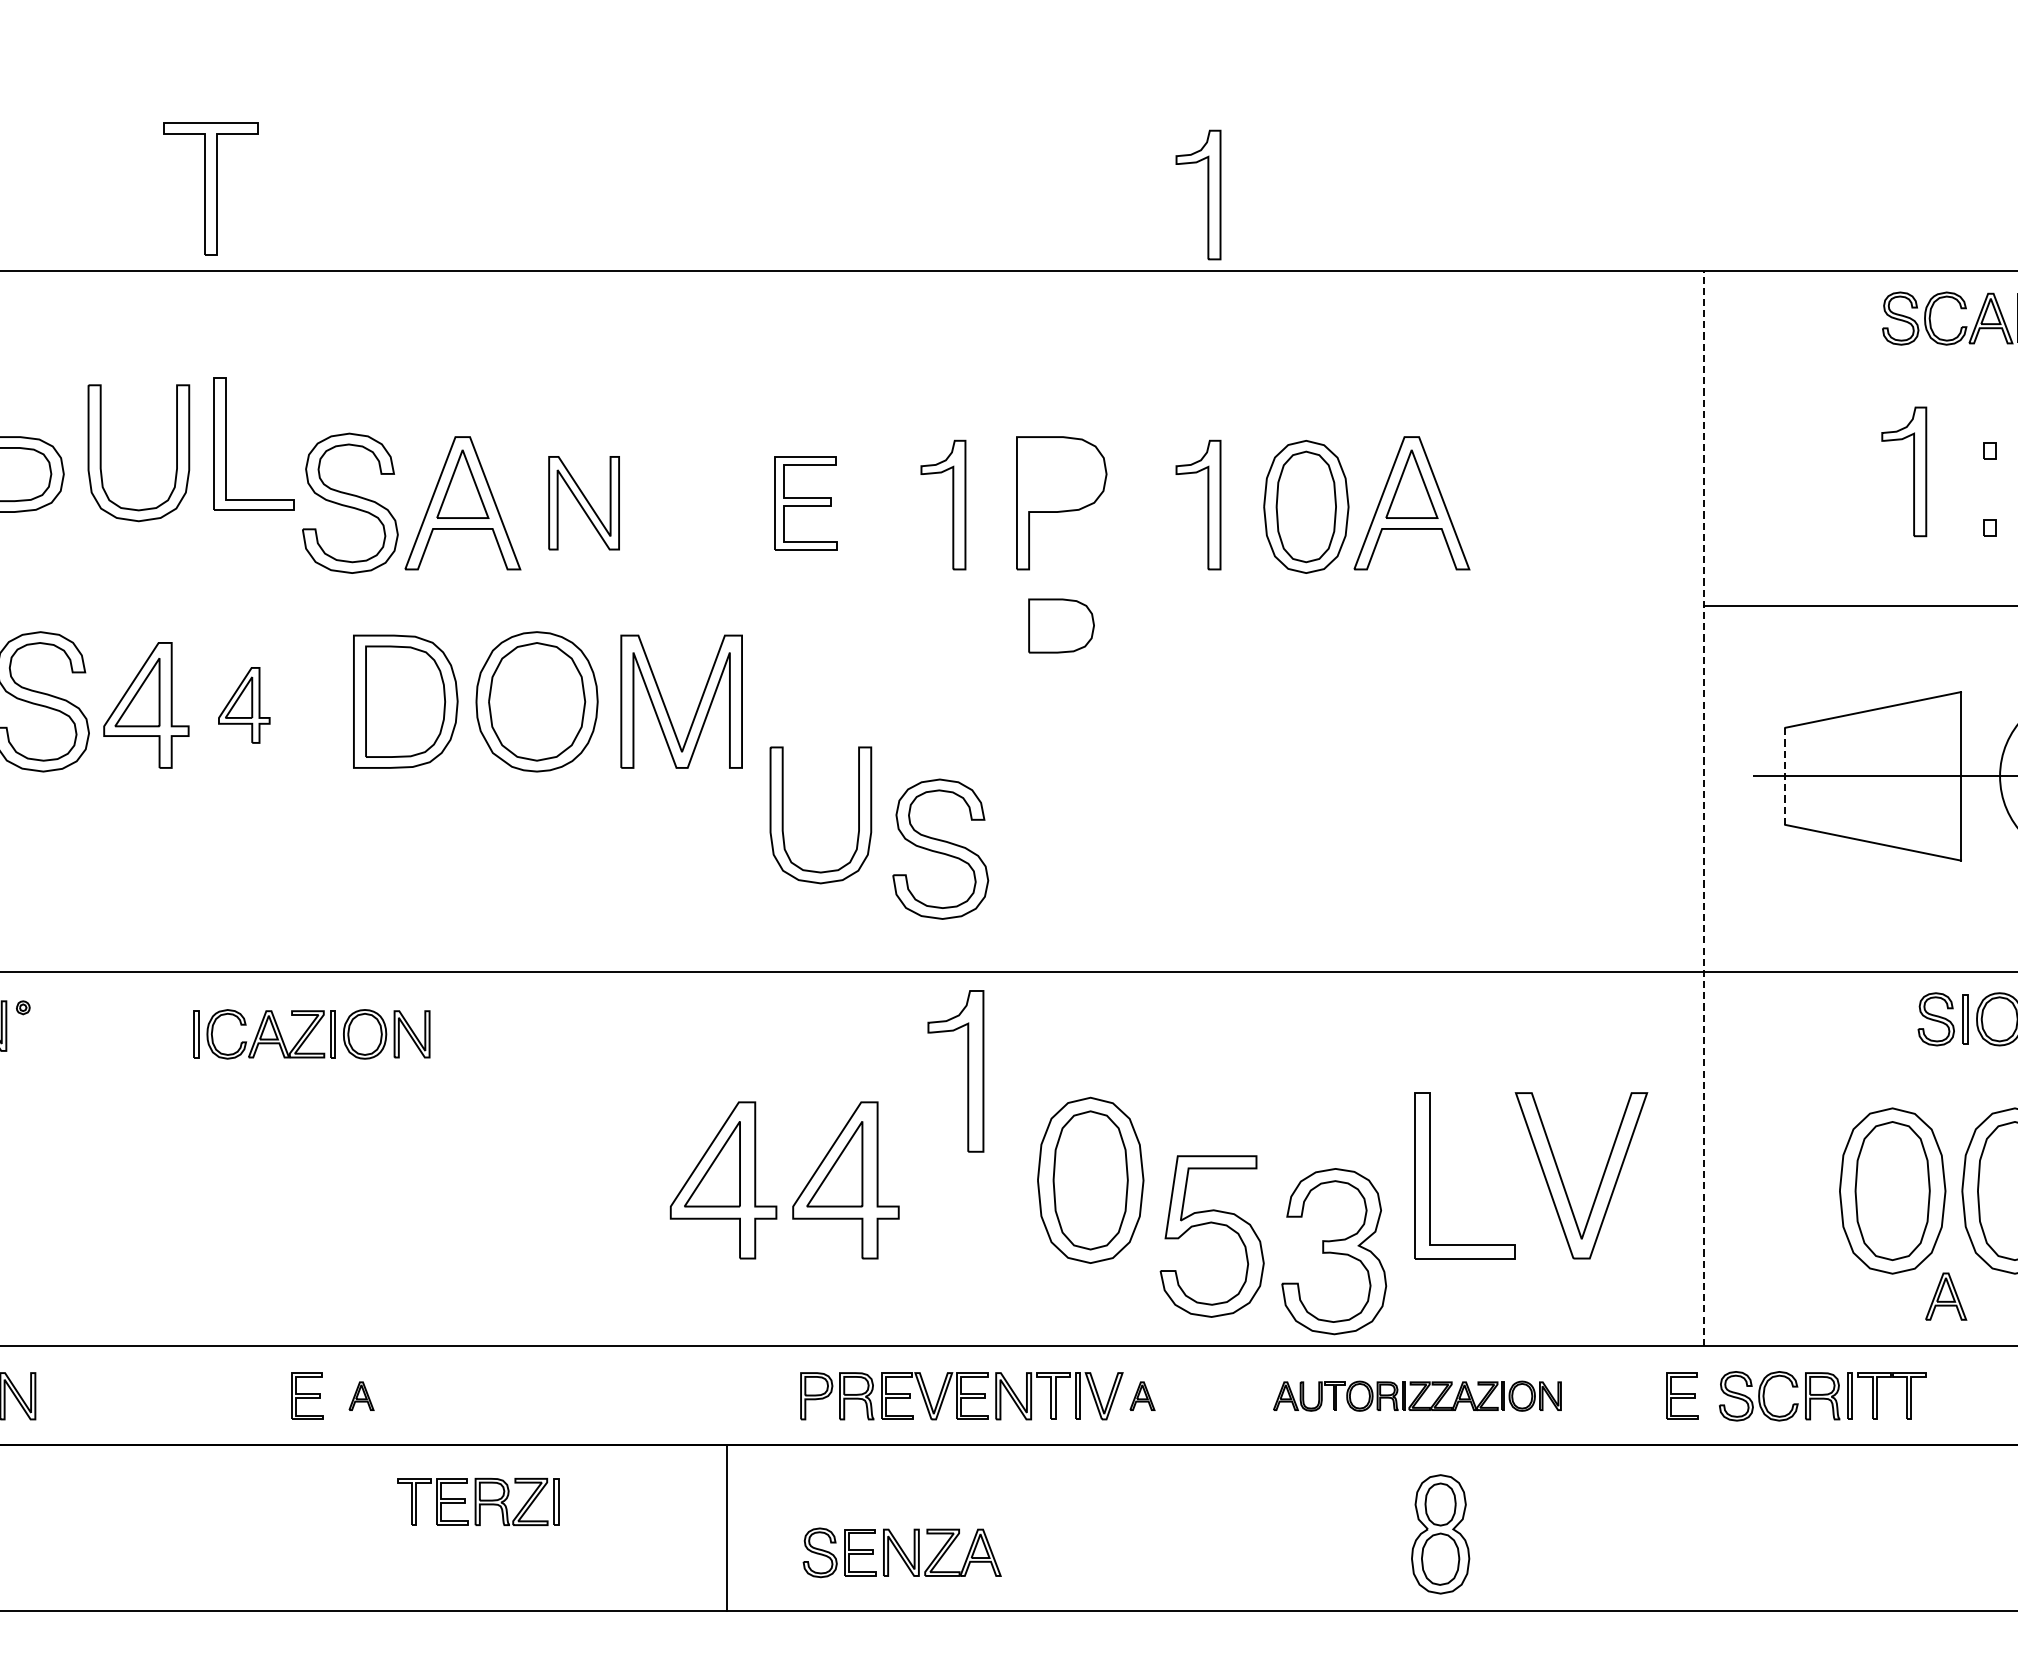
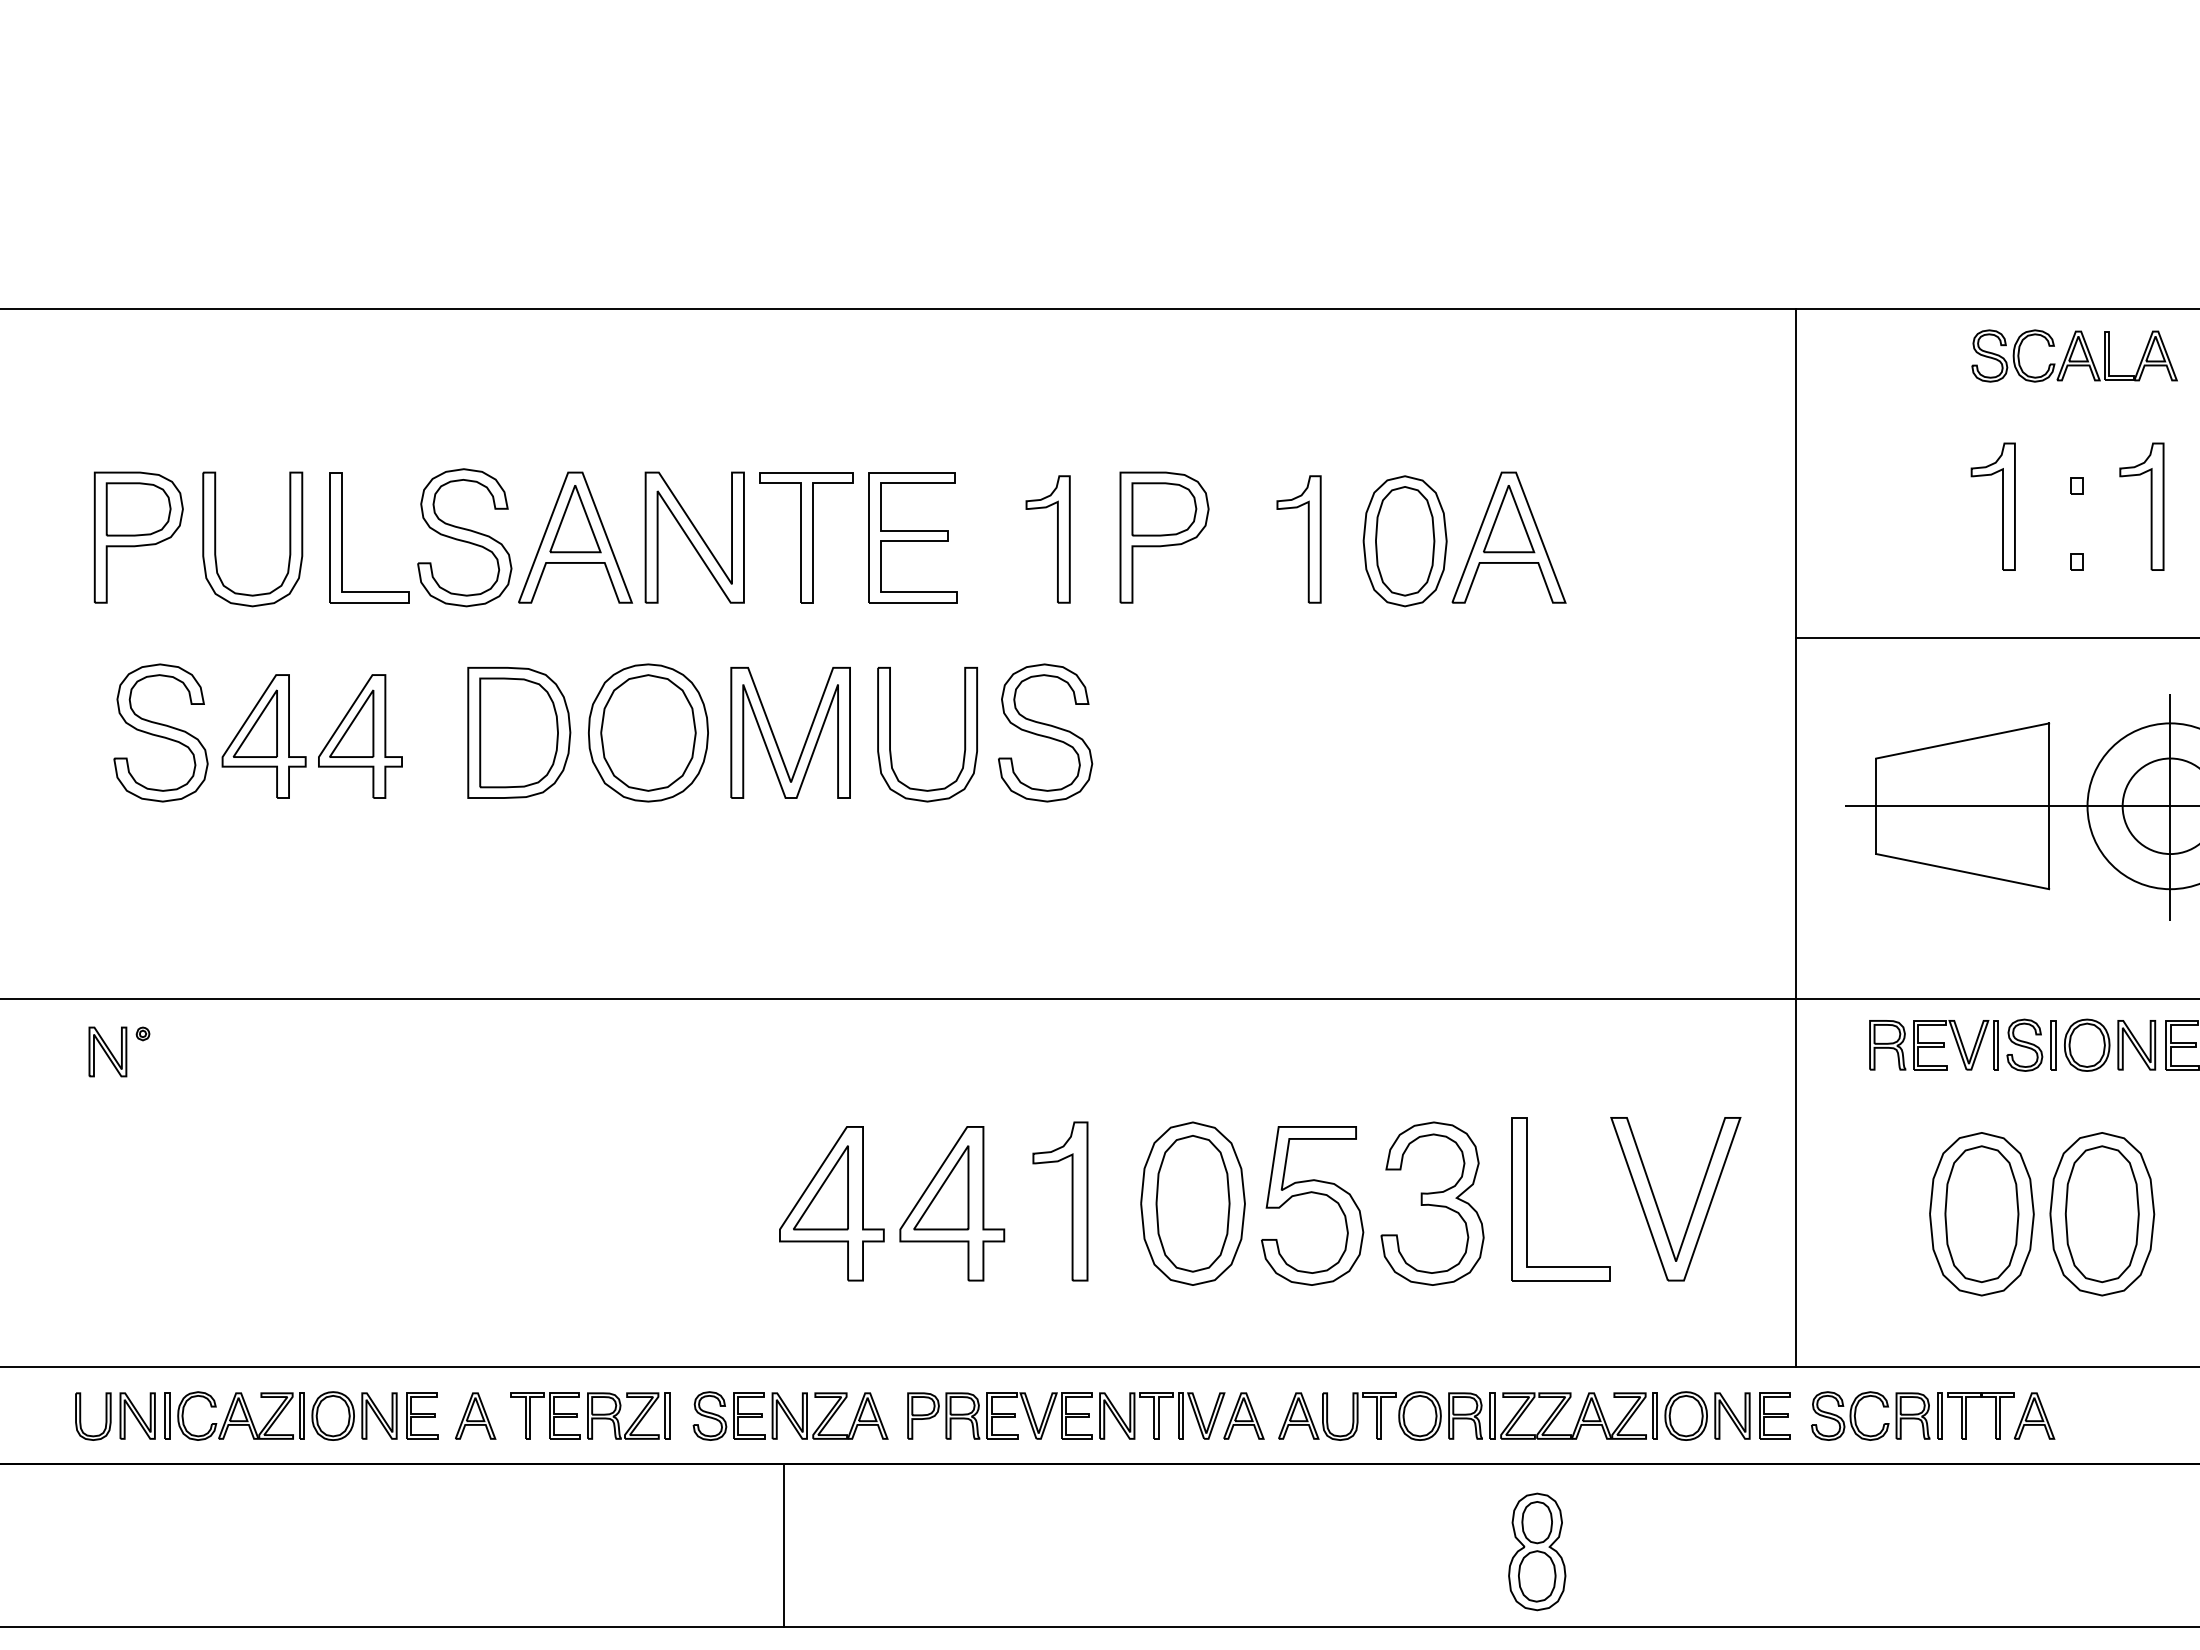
part: (210, 188) -> (806, 537), moved
part: (1207, 195) -> (1307, 234), removed
part: (226, 444) -> (342, 537), moved
part: (102, 453) -> (216, 539), moved
part: (583, 503) -> (694, 537), size x1.43
part: (805, 503) -> (912, 537), size x1.43
part: (1061, 626) -> (1164, 509), moved
part: (244, 705) -> (360, 736), size x1.67
line: (1785, 776) -> (1876, 806), dashed -> solid
line: (1704, 808) -> (1796, 837), dashed -> solid
part: (783, 815) -> (890, 734), moved
part: (940, 848) -> (1045, 732), moved
part: (1843, 1019) -> (1933, 1045), added
part: (311, 1033) -> (280, 1415), moved
part: (967, 1071) -> (1071, 1201), moved
part: (1212, 1223) -> (1312, 1193), moved
part: (1334, 1251) -> (1432, 1203), moved
part: (1946, 1296) -> (2034, 1415), moved
part: (361, 1395) -> (475, 1415), size x1.67
part: (1142, 1395) -> (1243, 1415), size x1.67
part: (1417, 1395) -> (1514, 1415), size x1.67
part: (478, 1501) -> (590, 1415), moved
line: (727, 1527) -> (783, 1545), moved
part: (902, 1552) -> (790, 1415), moved

